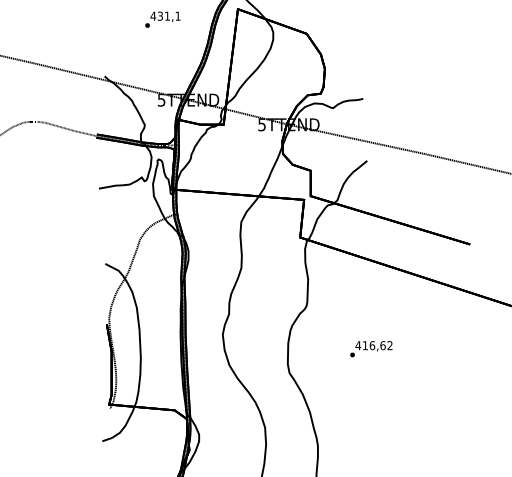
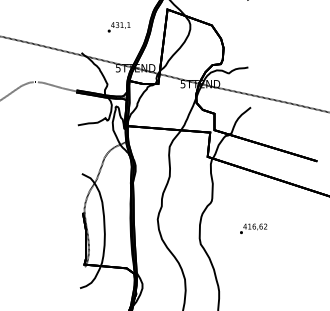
text: (161, 19) -> (118, 27), moved

